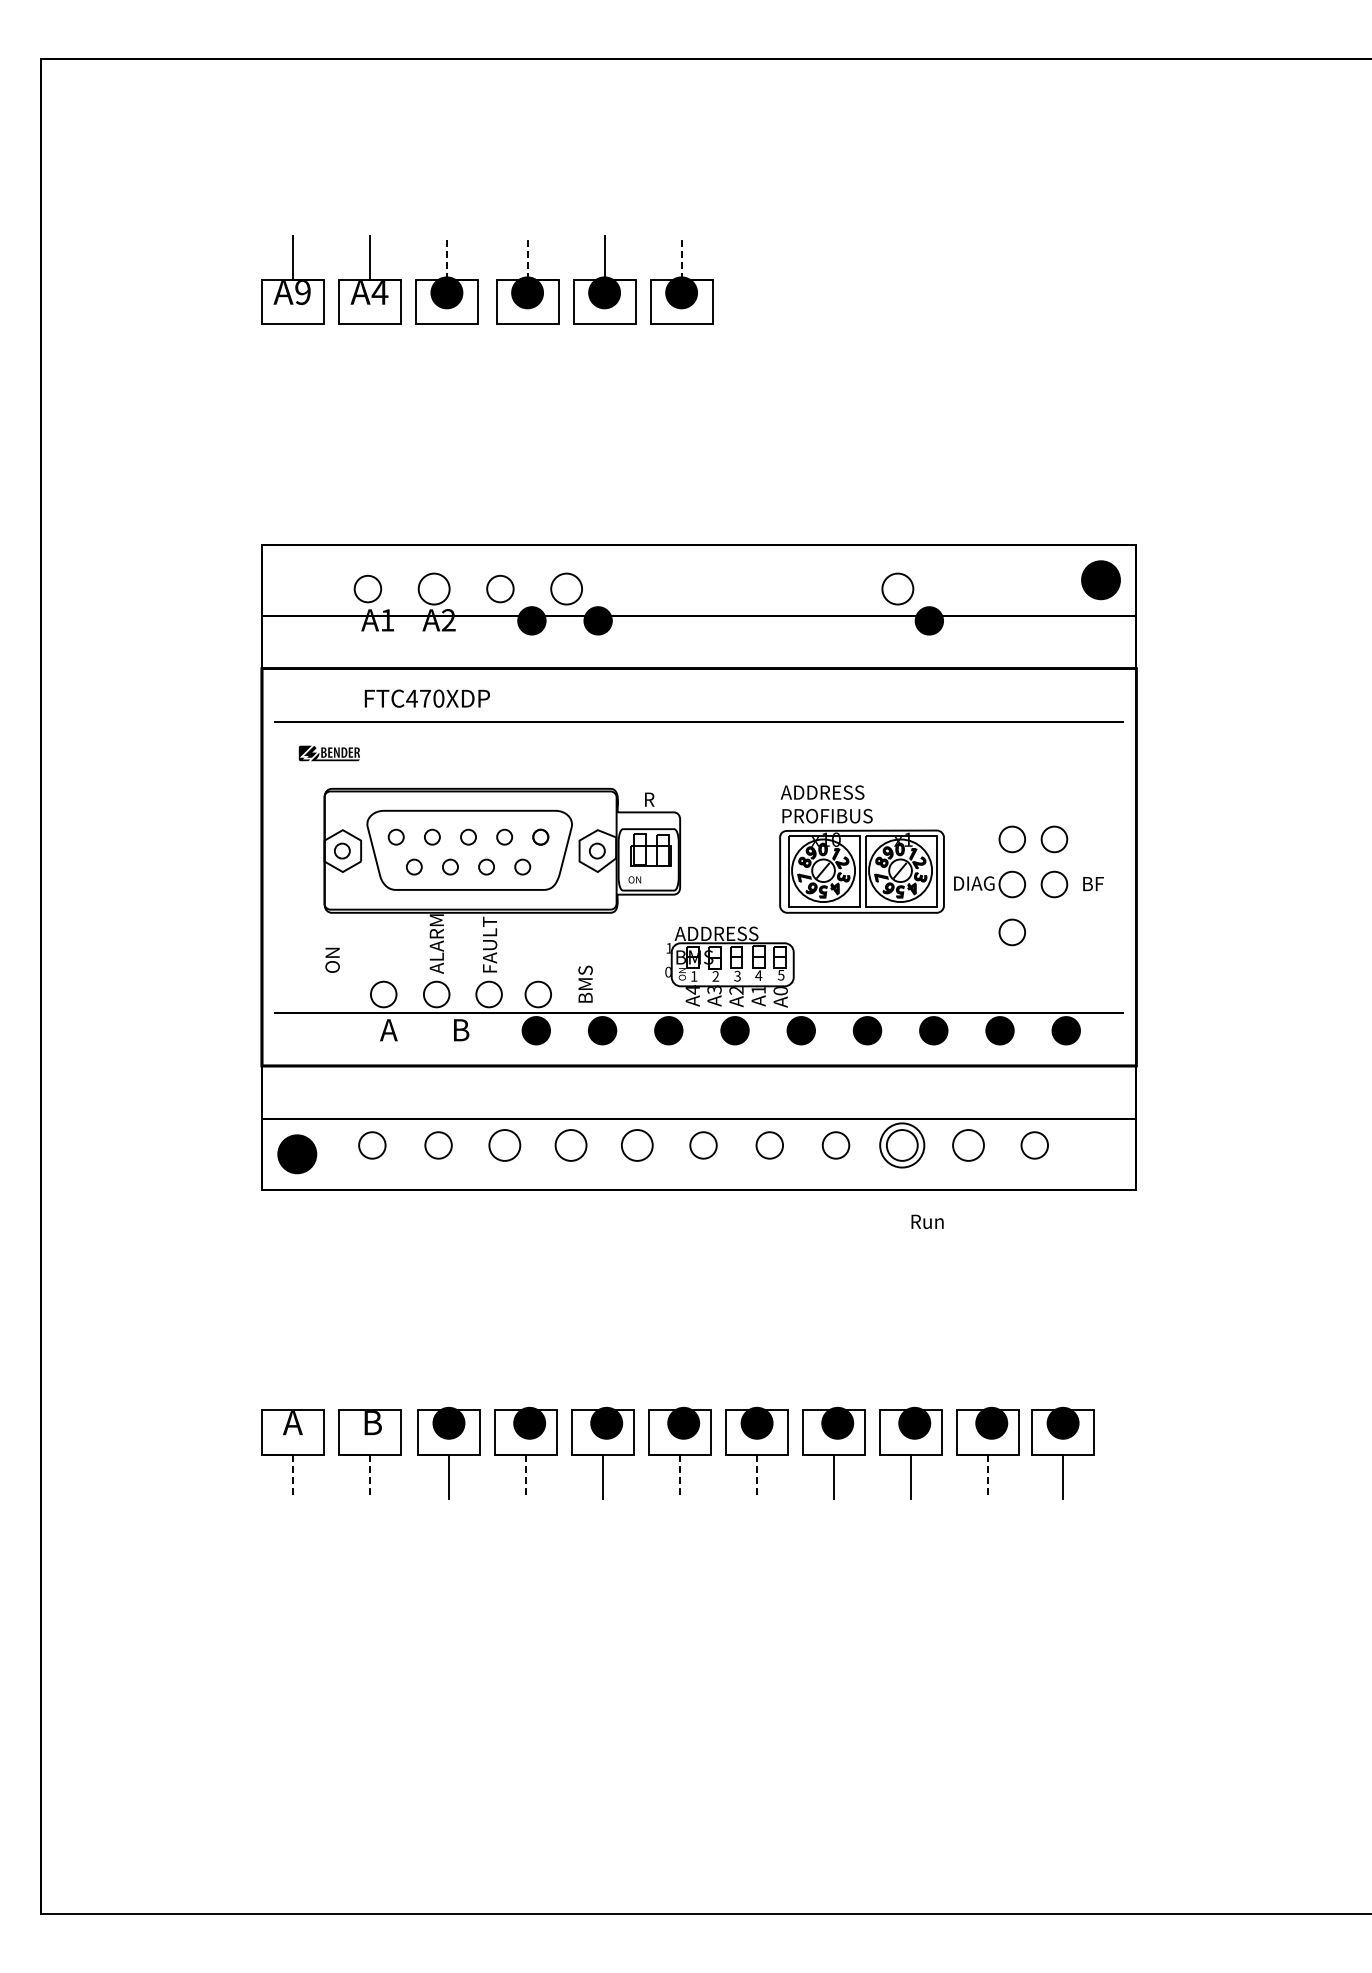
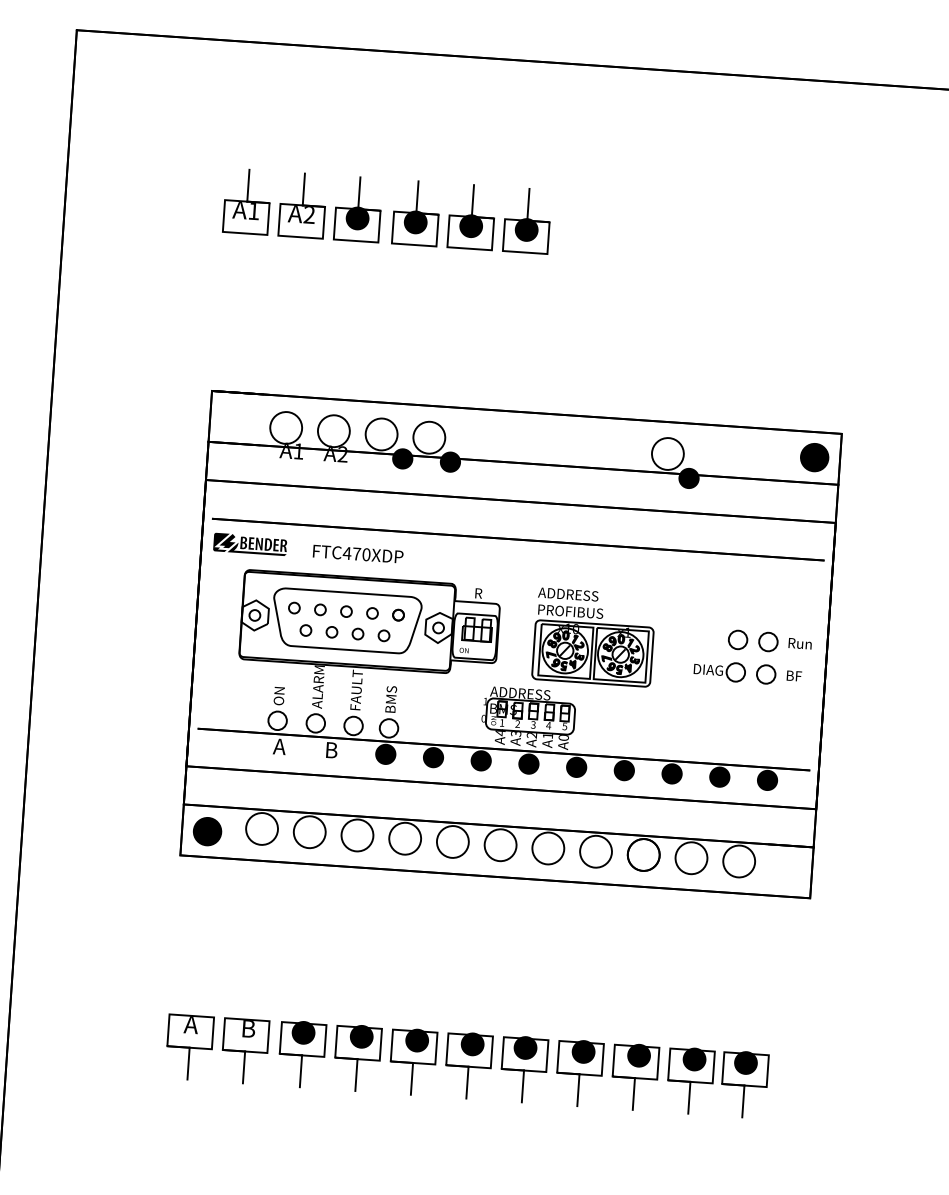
line: (446, 257) -> (359, 192), dashed -> solid
line: (527, 257) -> (417, 196), dashed -> solid
line: (681, 257) -> (528, 204), dashed -> solid
text: (379, 292) -> (309, 214), A4 -> A2
text: (302, 293) -> (253, 211), A9 -> A1
circle: (367, 589) -> (285, 428), size x1.67
circle: (434, 589) -> (334, 431), size x1.43
circle: (500, 589) -> (381, 434), size x1.67
circle: (566, 589) -> (429, 438), size x1.43
circle: (897, 589) -> (667, 454), size x1.43
text: (426, 698) -> (357, 554), moved
part: (329, 753) -> (250, 544), size x1.67
part: (861, 849) -> (593, 637), moved
part: (1011, 932) -> (732, 706), removed
text: (332, 959) -> (279, 695), moved
text: (585, 983) -> (391, 698), moved
circle: (372, 1145) -> (262, 829), size x1.67
circle: (438, 1145) -> (309, 832), size x1.67
circle: (504, 1145) -> (357, 835), size x1.43
circle: (571, 1145) -> (405, 838), size x1.43
circle: (637, 1145) -> (453, 842), size x1.43
circle: (703, 1145) -> (500, 845), size x1.67
circle: (769, 1145) -> (548, 848), size x1.67
circle: (835, 1145) -> (595, 851), size x1.67
circle: (902, 1145) -> (643, 855), size x1.43
circle: (968, 1145) -> (691, 858), size x1.43
circle: (1034, 1145) -> (739, 861), size x1.67
text: (927, 1221) -> (800, 643), moved
line: (292, 1477) -> (188, 1064), dashed -> solid
line: (369, 1477) -> (243, 1068), dashed -> solid
line: (525, 1477) -> (356, 1075), dashed -> solid
line: (680, 1477) -> (467, 1083), dashed -> solid
line: (757, 1477) -> (523, 1087), dashed -> solid
line: (988, 1477) -> (689, 1098), dashed -> solid

